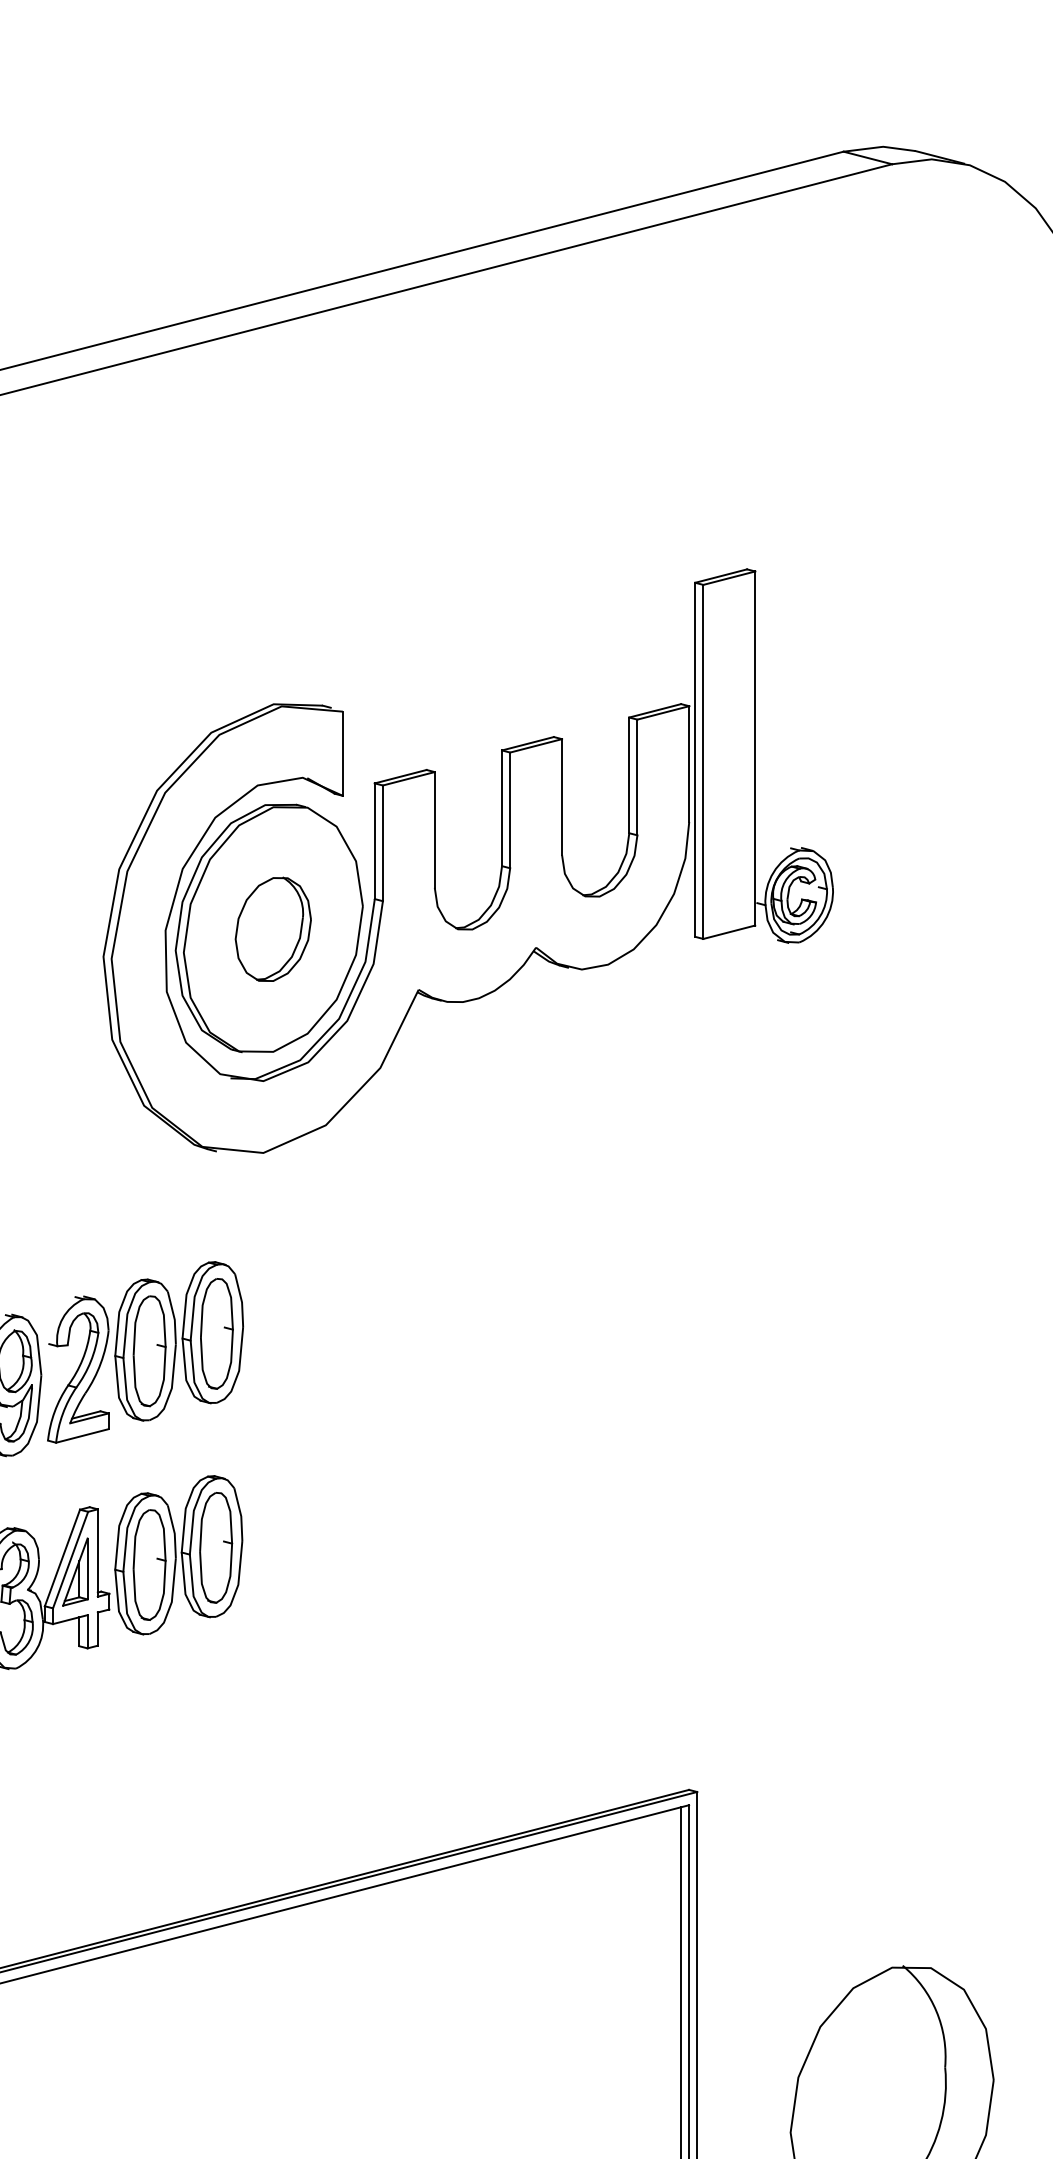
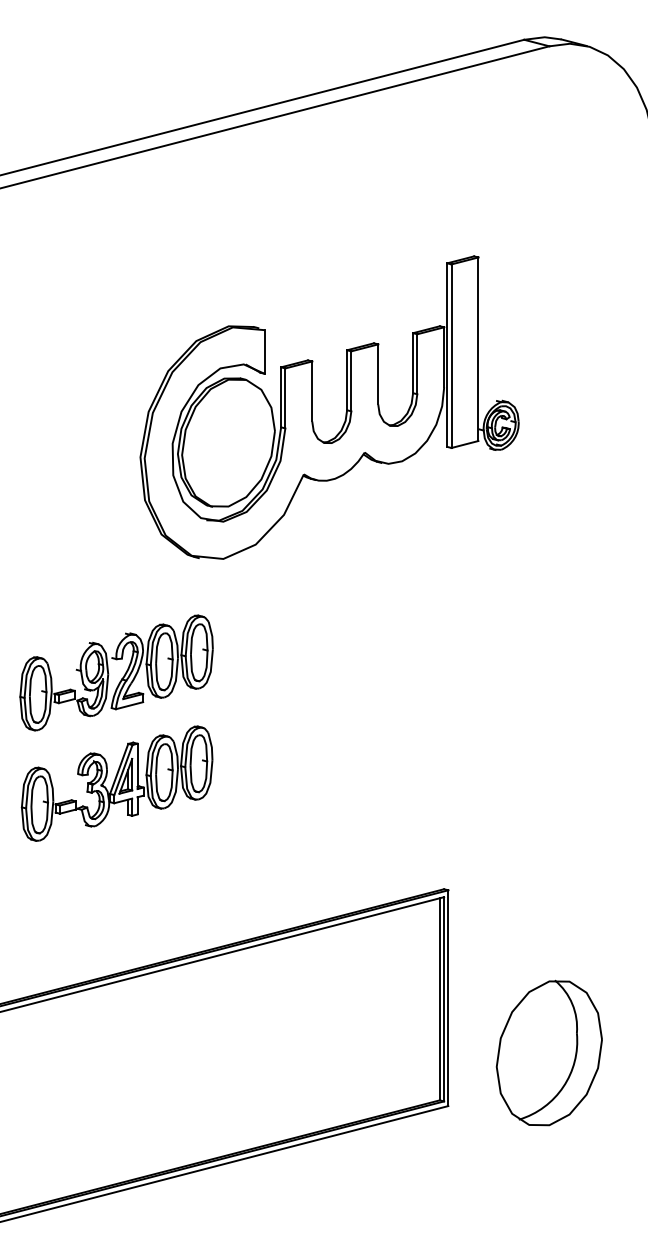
part: (273, 928) -> (228, 442), removed

